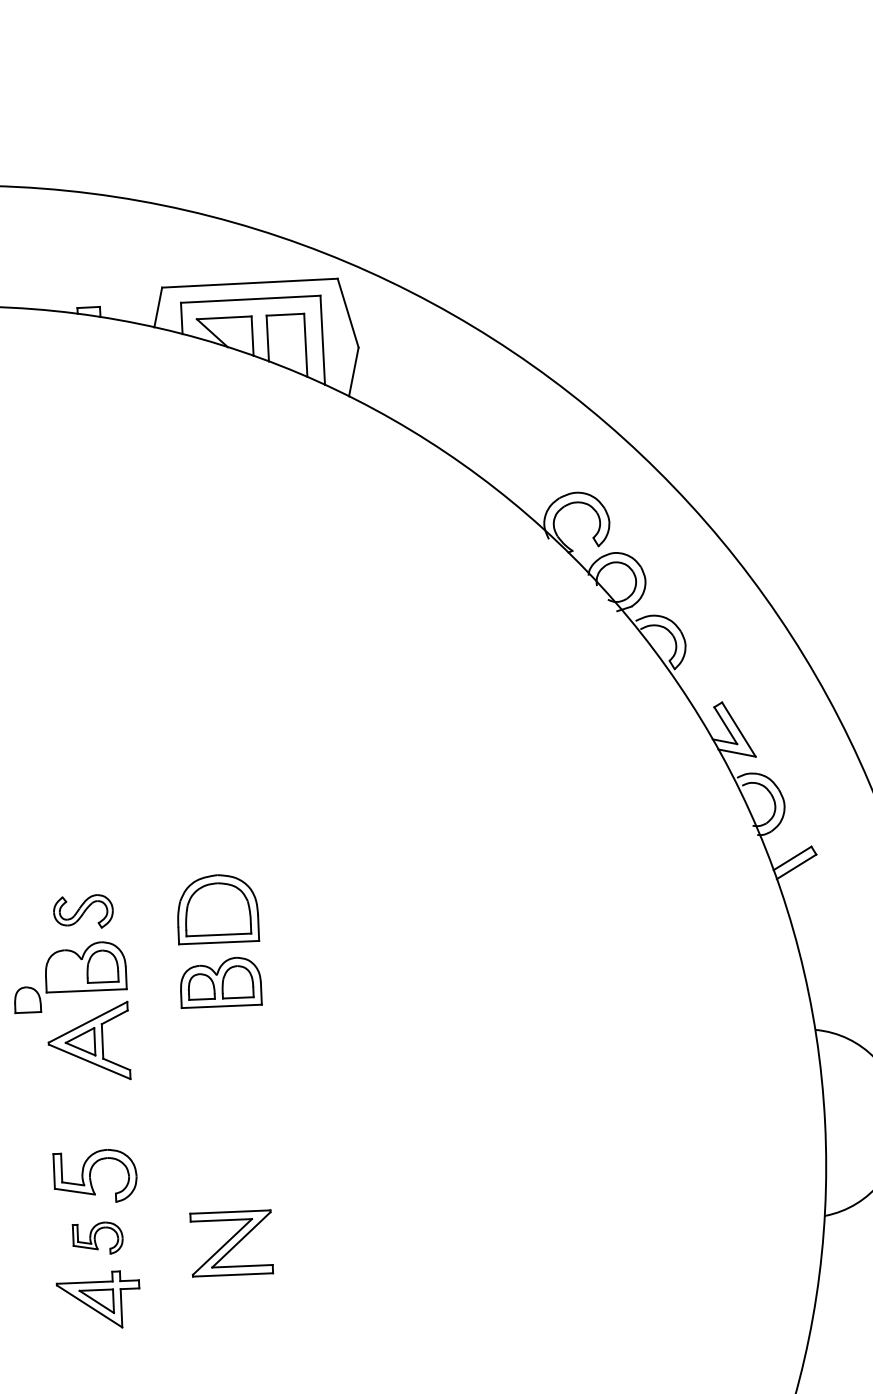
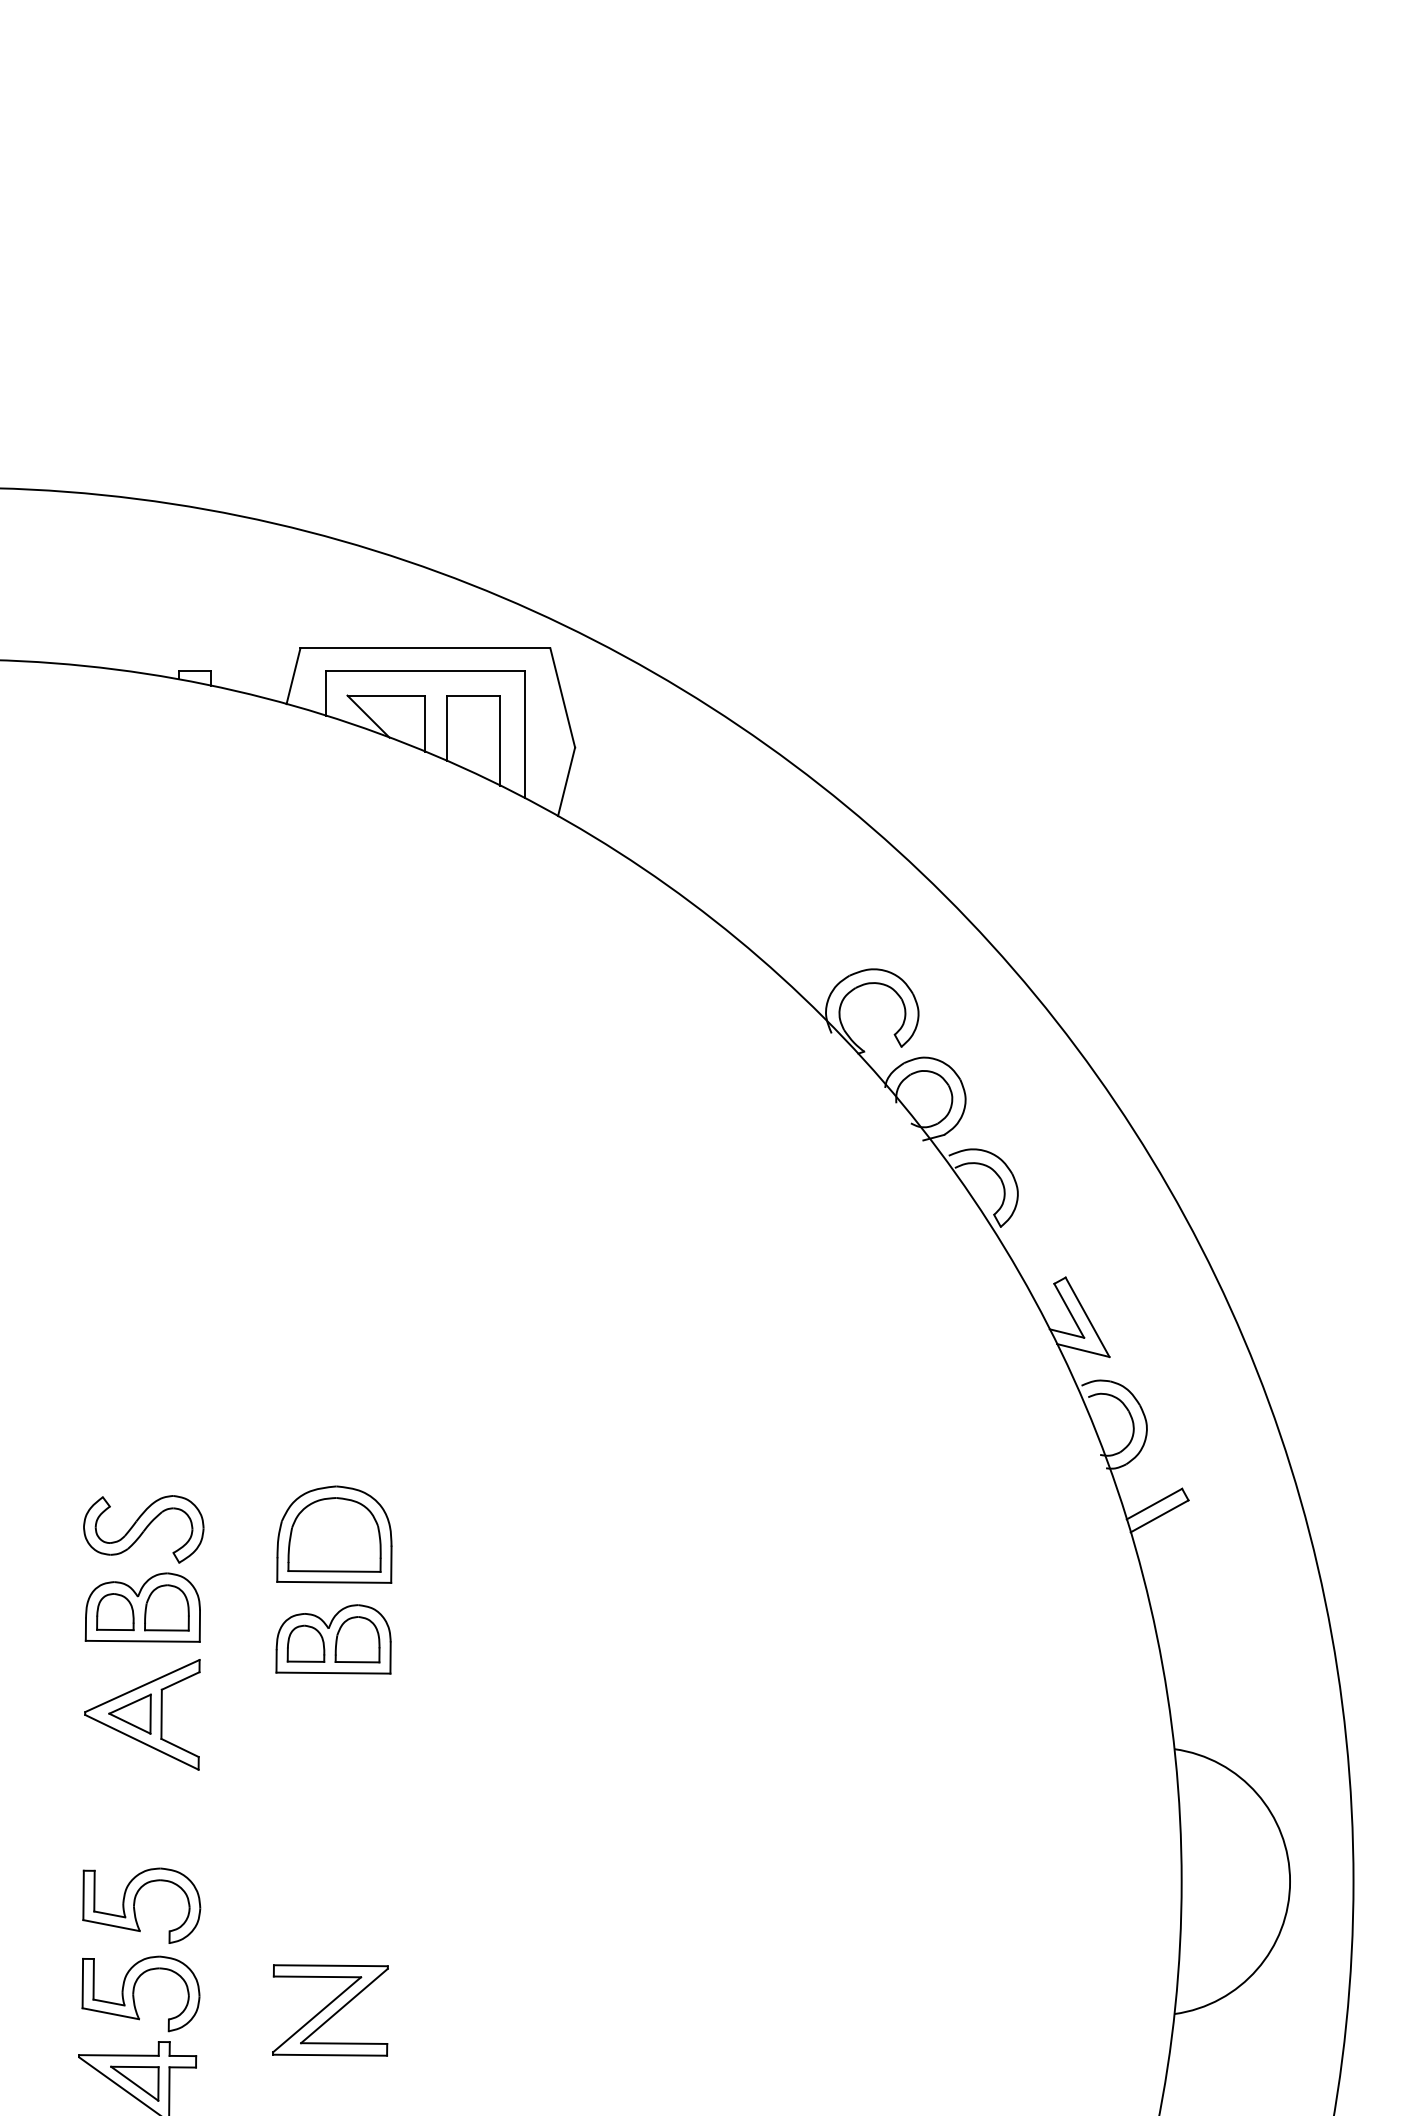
part: (83, 912) -> (143, 1529), size x1.43
part: (27, 1000) -> (115, 1612), moved
part: (97, 1238) -> (140, 1993), size x1.67

